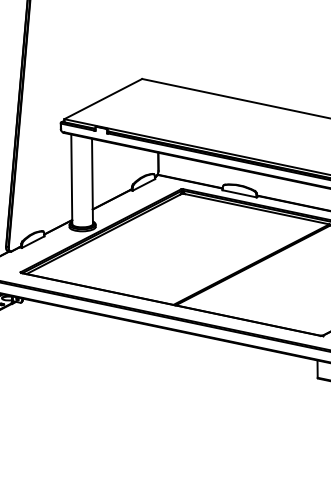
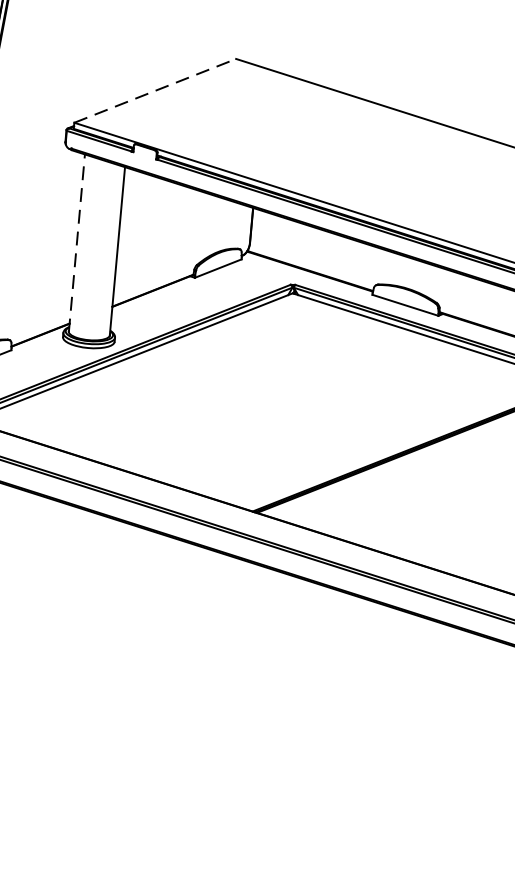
line: (103, 99) -> (155, 91), solid -> dashed
line: (71, 179) -> (76, 243), solid -> dashed

